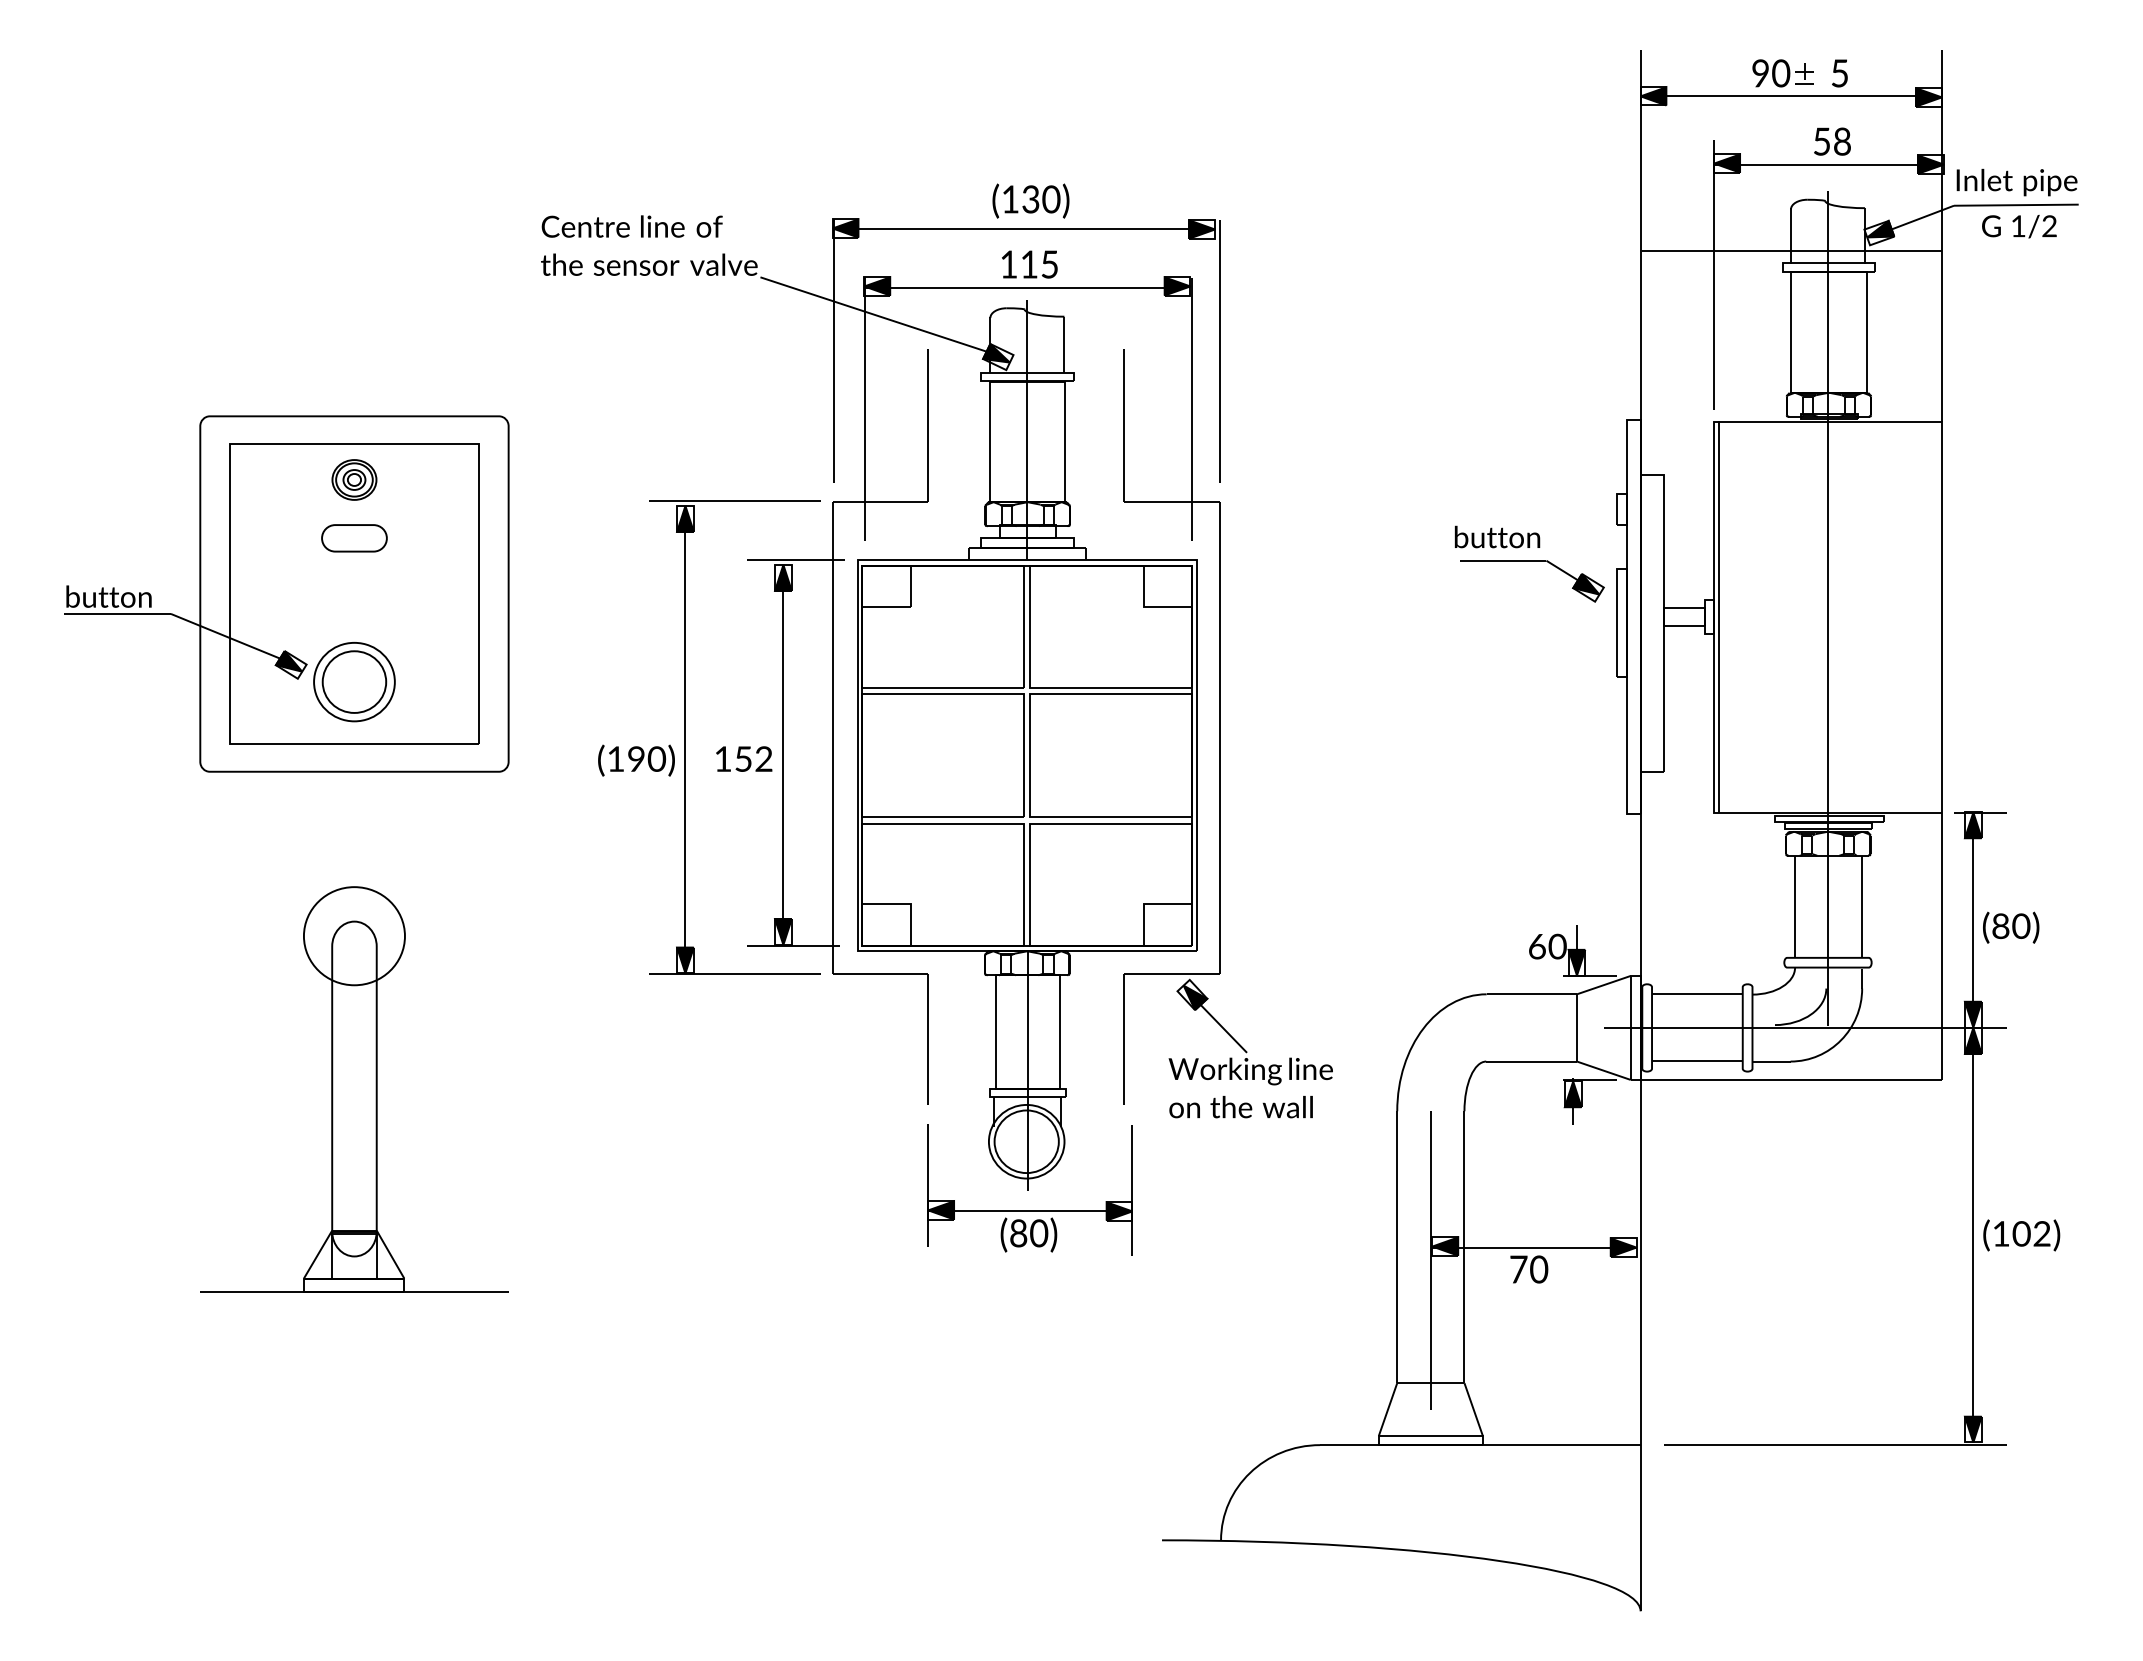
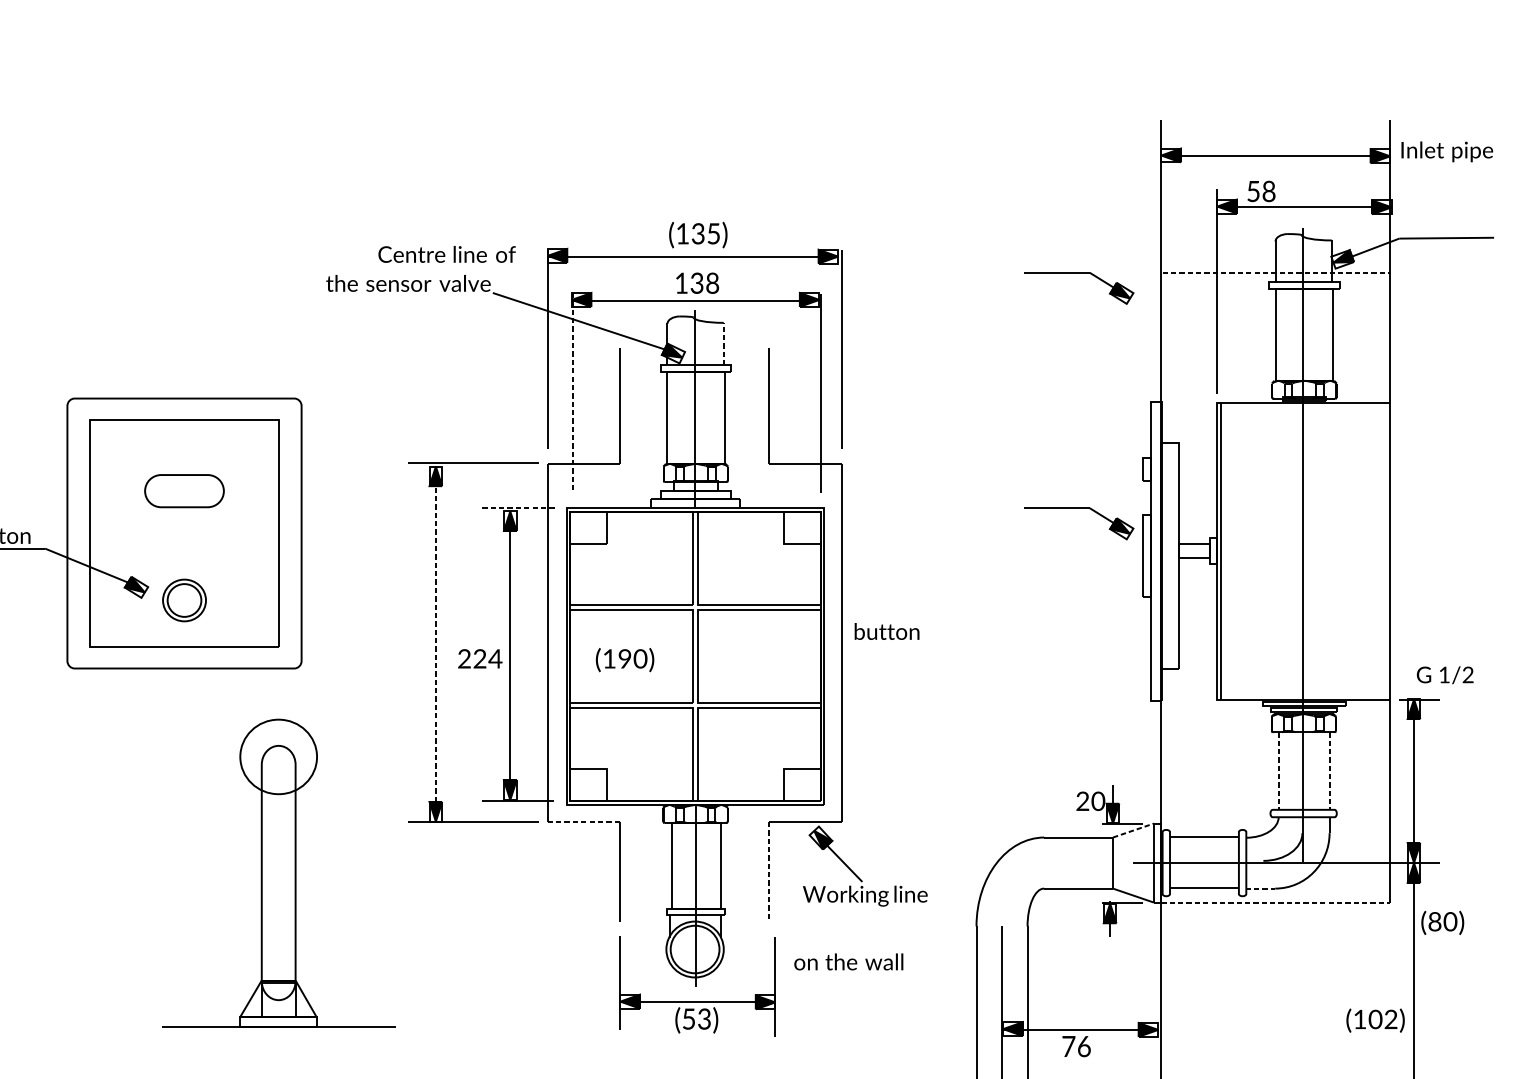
part: (1799, 73) -> (1282, 138), removed
text: (1832, 141) -> (1261, 191), moved
text: (2016, 182) -> (1446, 151), moved
text: (1051, 199) -> (713, 233), (130) -> (135)
text: (631, 226) -> (446, 254), moved
text: (2019, 226) -> (1445, 675), moved
line: (1792, 250) -> (1276, 272), solid -> dashed
part: (1532, 251) -> (1079, 273), added
text: (1039, 264) -> (704, 283), 115 -> 138
line: (1064, 344) -> (723, 343), solid -> dashed
line: (865, 409) -> (572, 393), solid -> dashed
part: (354, 479) -> (184, 446), removed
text: (1497, 536) -> (887, 631), moved
part: (354, 538) -> (184, 491), size x1.6
line: (795, 560) -> (519, 508), solid -> dashed
part: (354, 682) -> (184, 600), size x0.7
line: (685, 734) -> (435, 640), solid -> dashed
text: (743, 758) -> (479, 658), 152 -> 224
text: (636, 760) -> (625, 659), moved
line: (1795, 907) -> (1278, 771), solid -> dashed
line: (1862, 907) -> (1329, 771), solid -> dashed
text: (2011, 927) -> (1443, 922), moved
text: (1536, 946) -> (1082, 801), 60 -> 20
line: (880, 973) -> (584, 821), solid -> dashed
line: (1604, 984) -> (1133, 830), solid -> dashed
line: (1124, 1039) -> (769, 871), solid -> dashed
line: (1771, 1061) -> (1260, 888), solid -> dashed
line: (1791, 1079) -> (1275, 902), solid -> dashed
part: (354, 1089) -> (278, 873), moved
text: (1240, 1107) -> (848, 962), moved
text: (1029, 1233) -> (697, 1019), (80) -> (53)
text: (2021, 1235) -> (1375, 1020), moved
text: (1539, 1268) -> (1084, 1045), 70 -> 76

